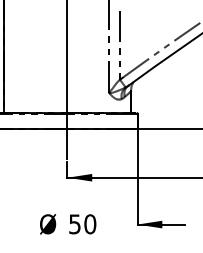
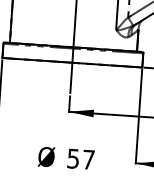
text: (90, 224) -> (88, 160), 50 -> 57

